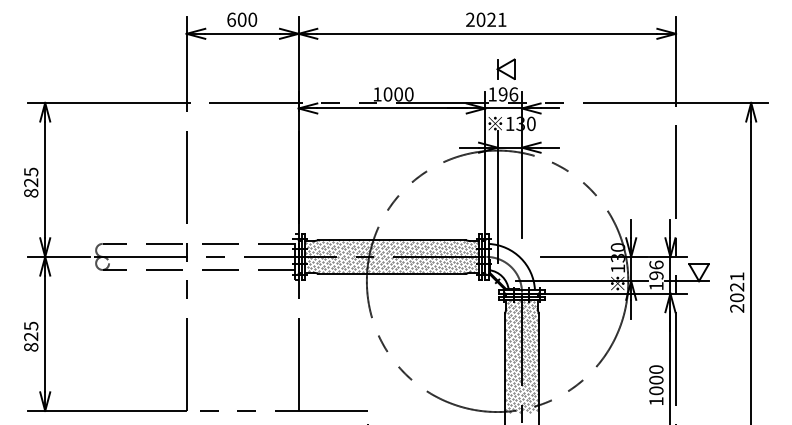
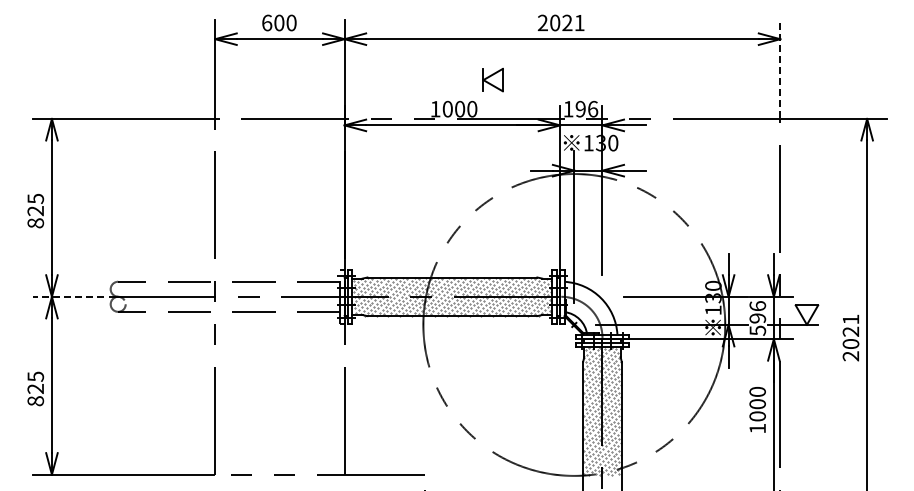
line: (676, 59) -> (780, 68), solid -> dashed
part: (505, 68) -> (492, 79), moved
line: (59, 256) -> (68, 296), solid -> dashed
text: (656, 286) -> (757, 330), 196 -> 596
text: (656, 384) -> (757, 409), moved

